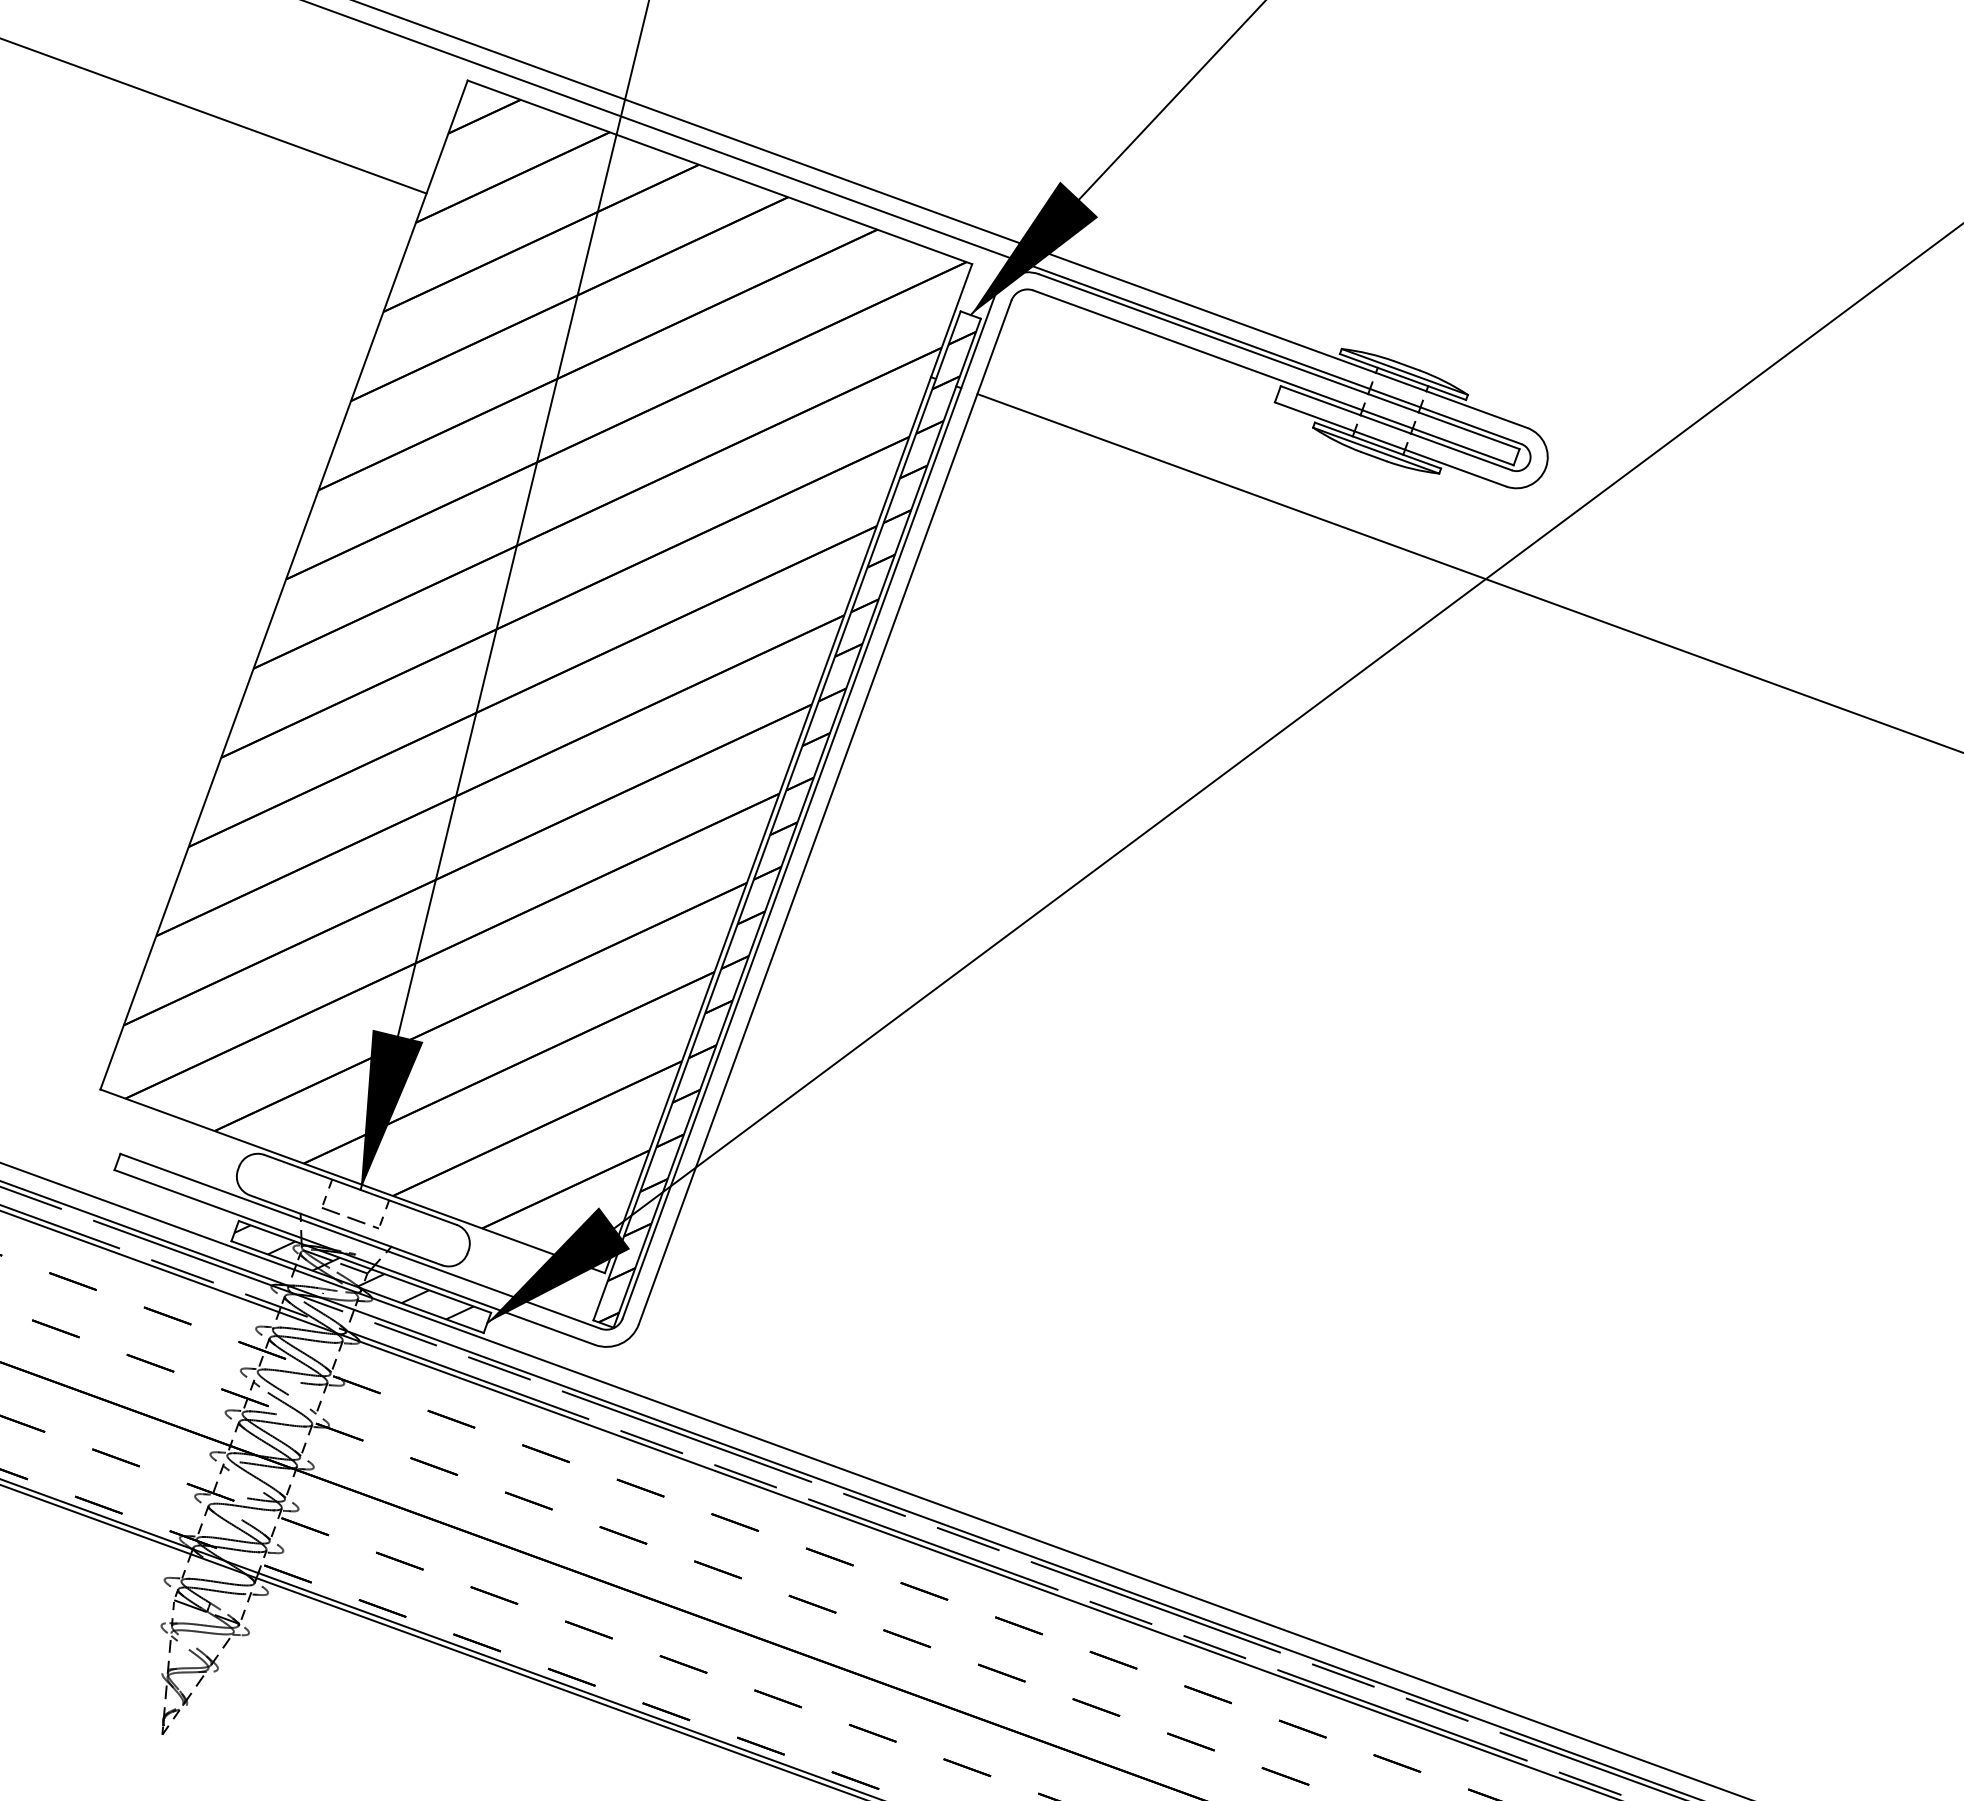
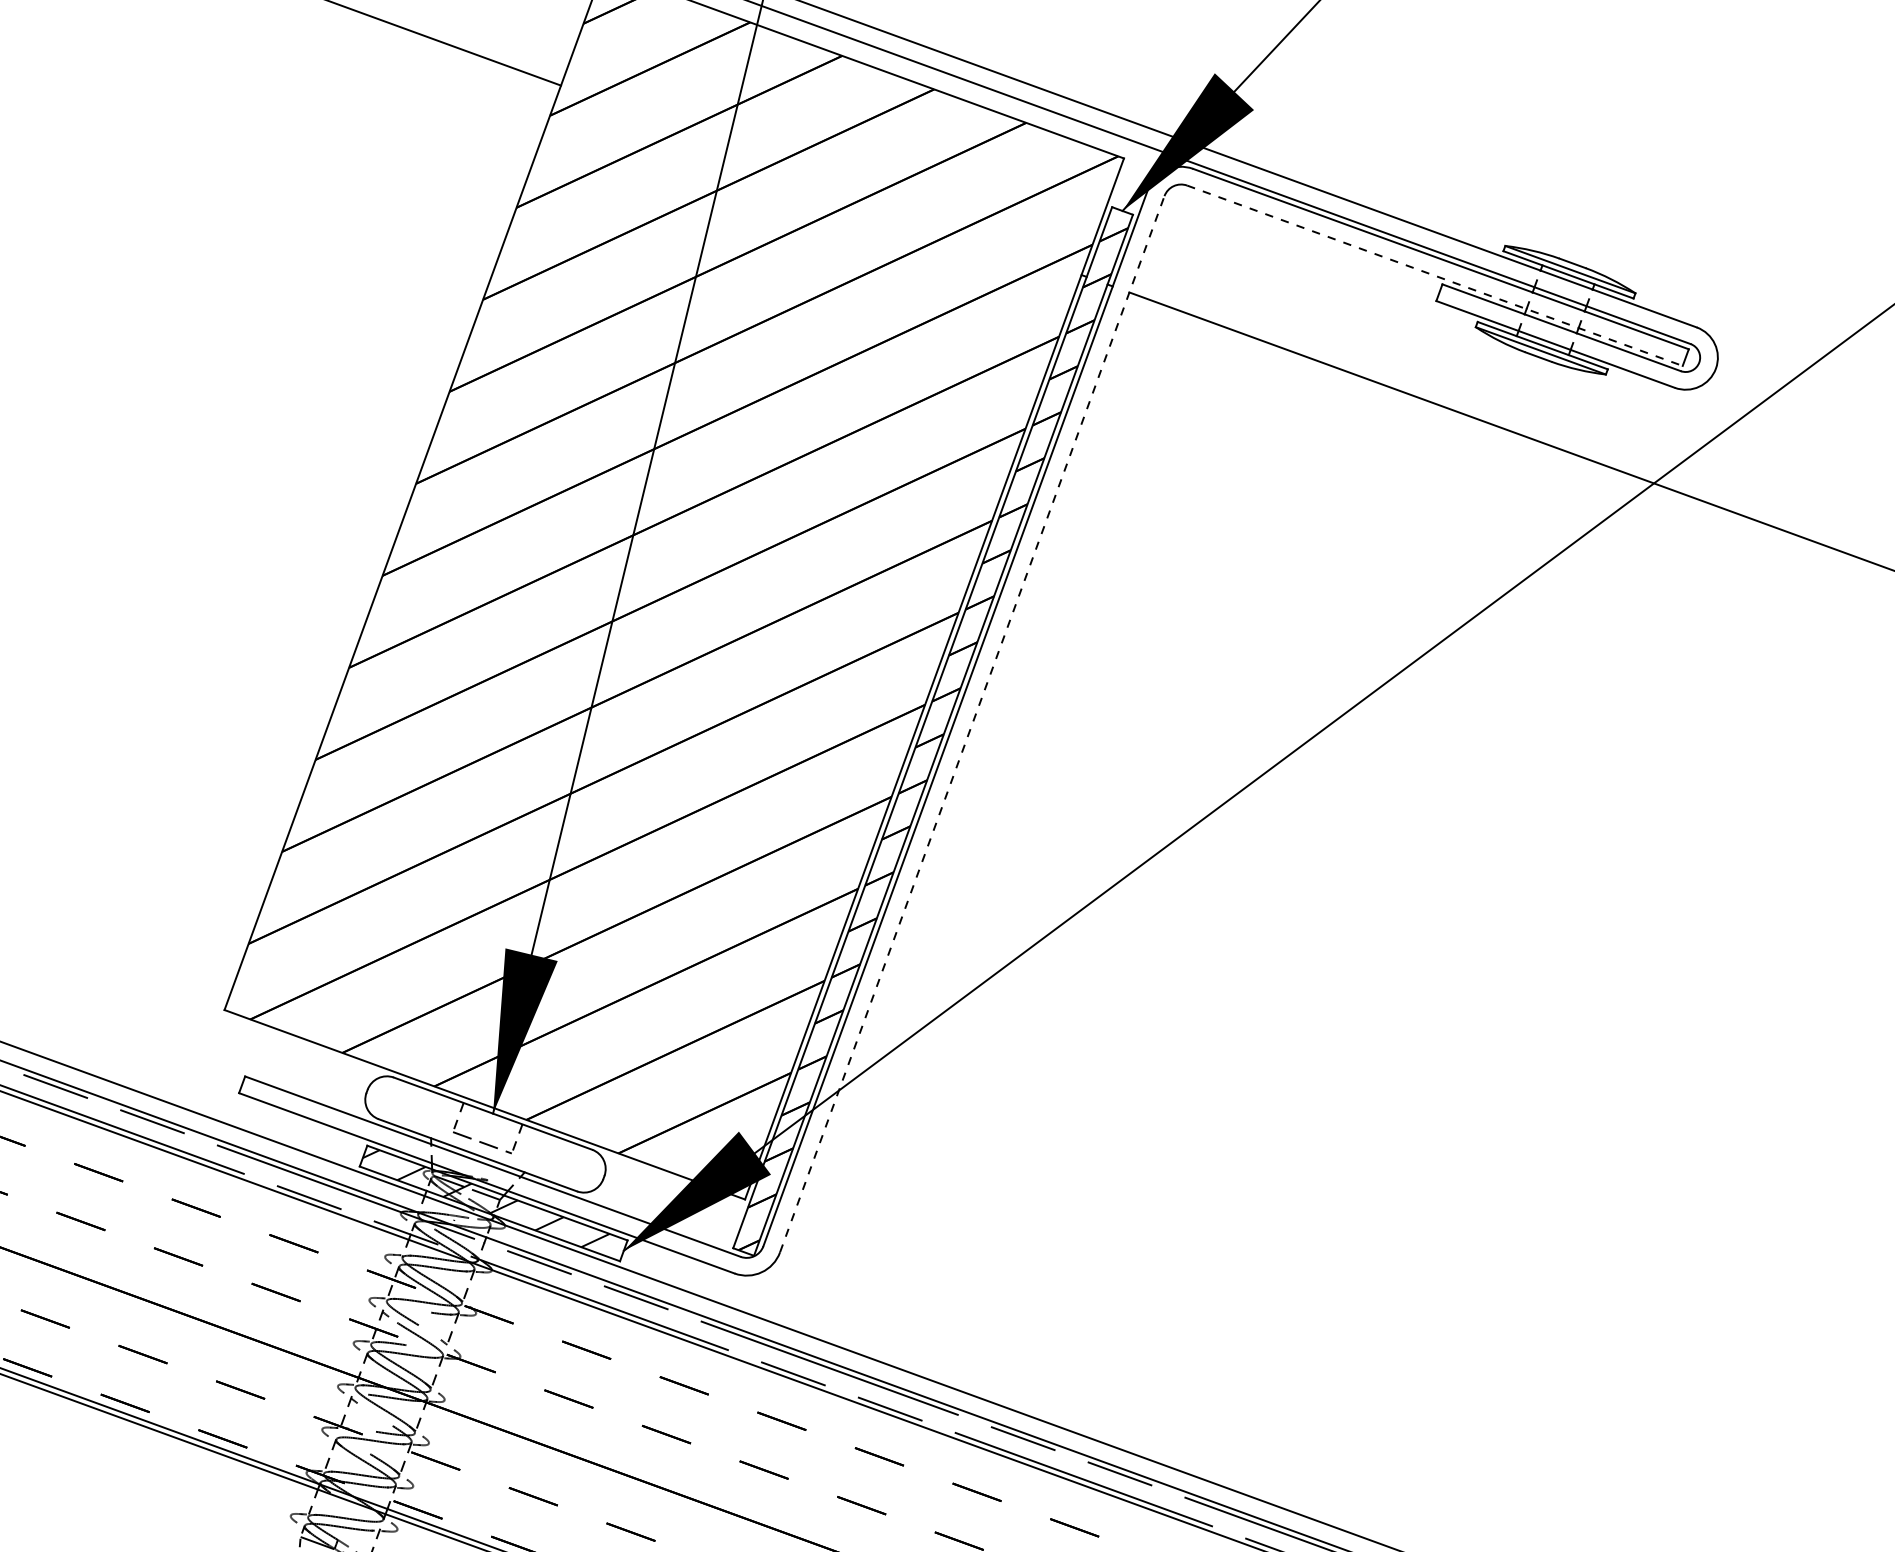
line: (1273, 377) -> (1434, 275), solid -> dashed
line: (825, 812) -> (972, 724), solid -> dashed

